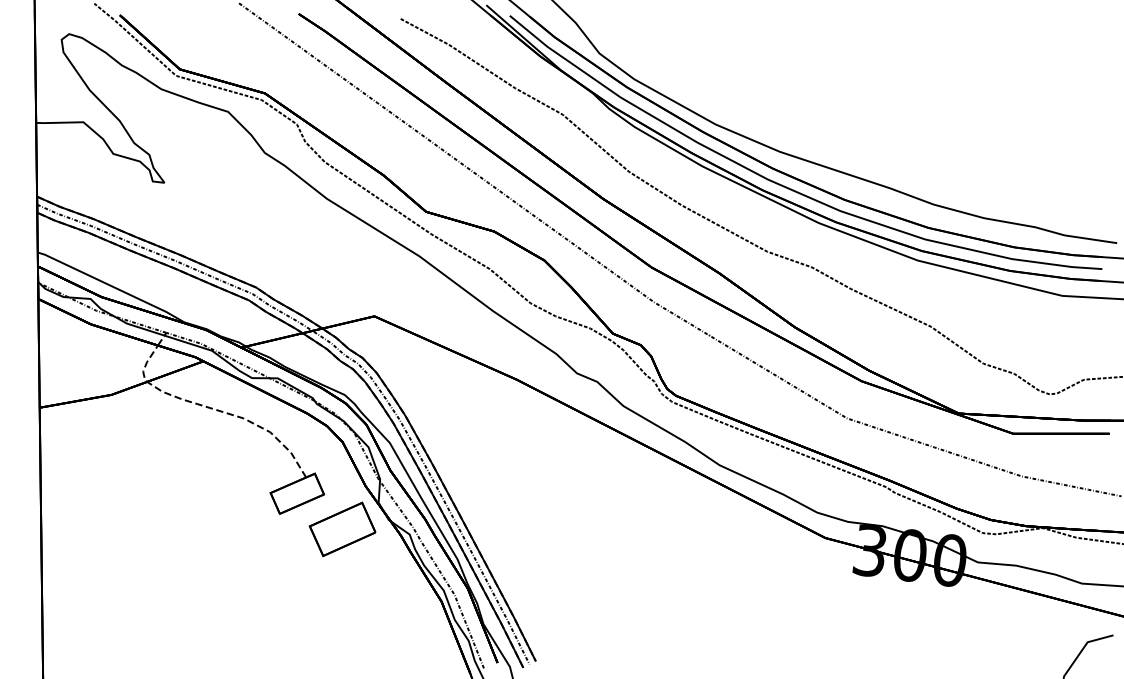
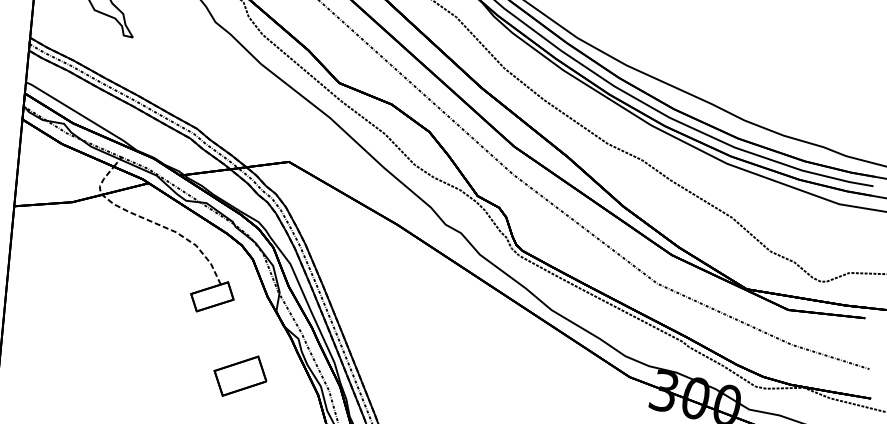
part: (342, 529) -> (240, 376), moved

